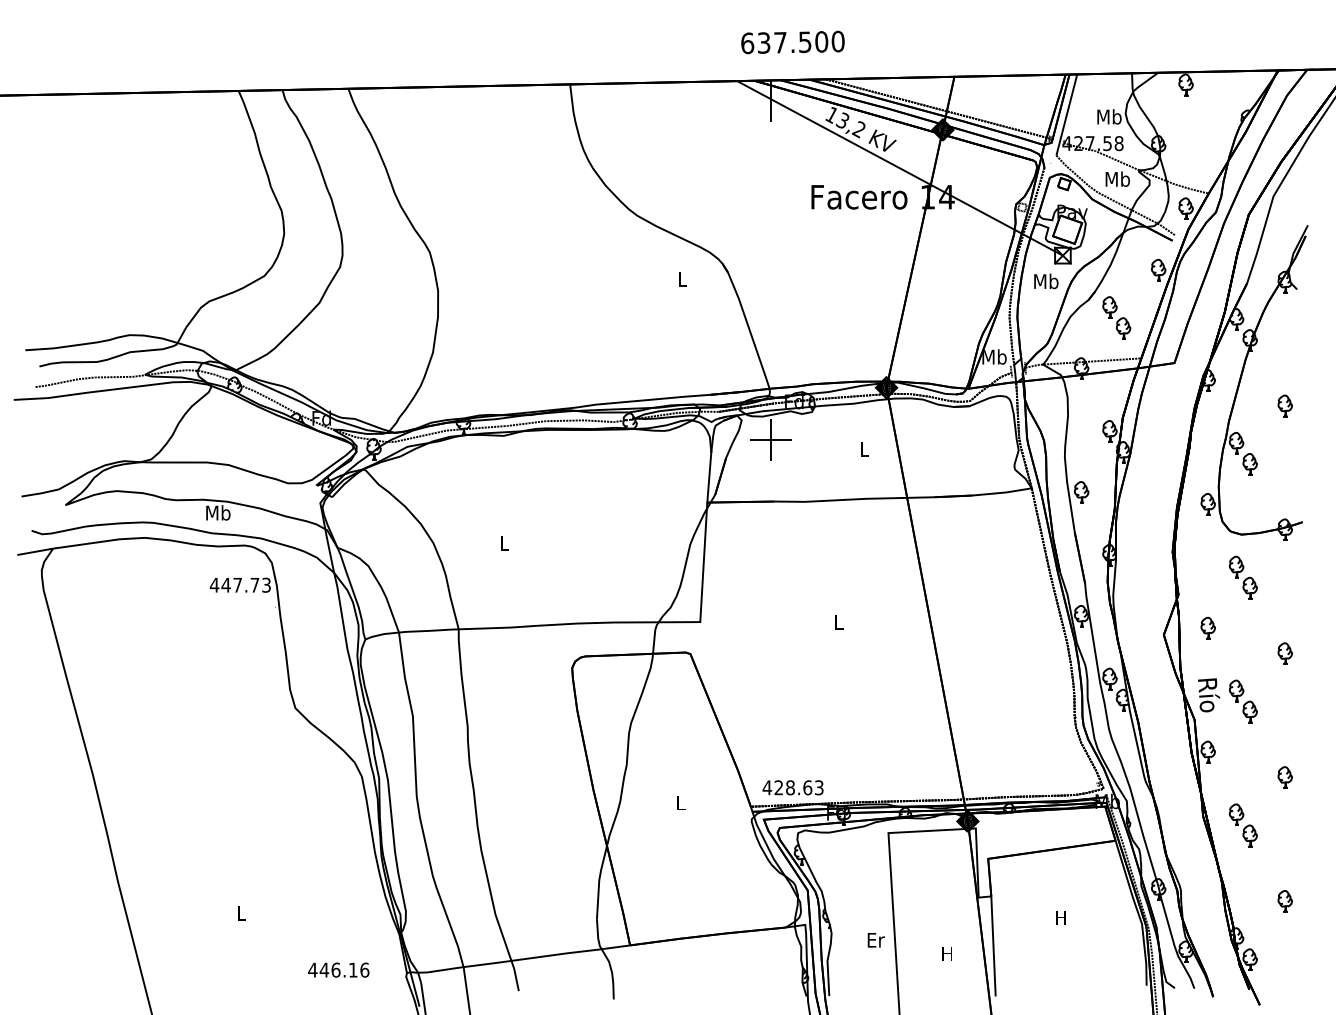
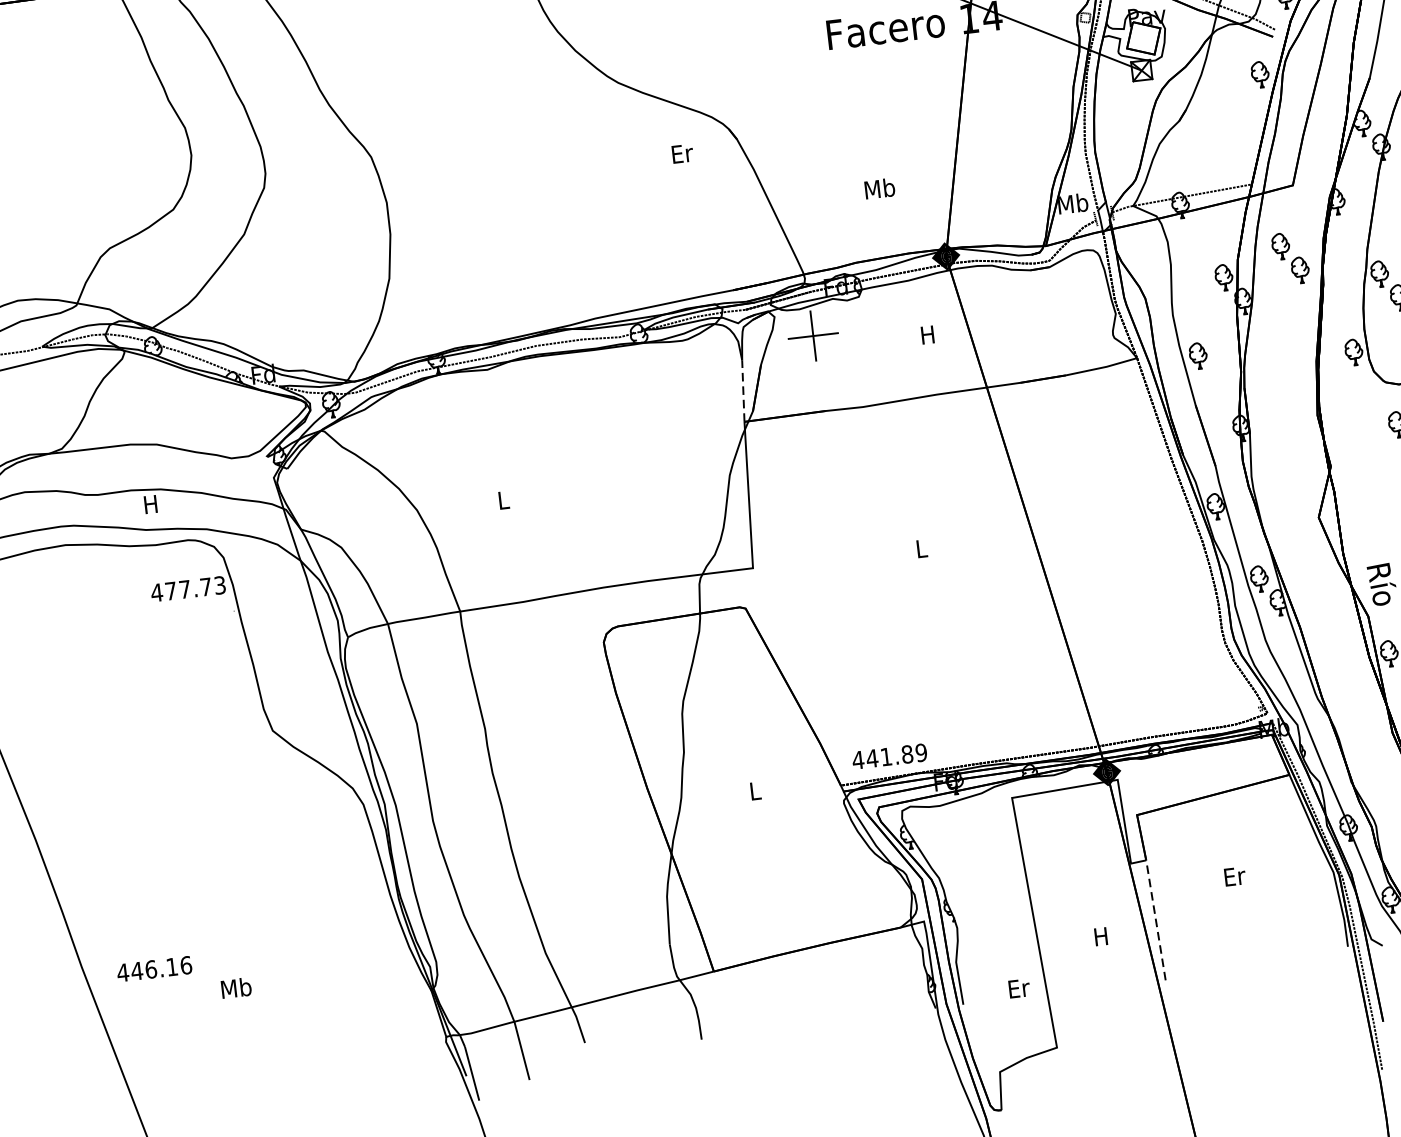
text: (682, 279) -> (682, 154), L -> Er
text: (1046, 281) -> (880, 188), moved
part: (1116, 317) -> (1290, 257), moved
text: (863, 449) -> (926, 334), L -> H
line: (709, 477) -> (743, 391), solid -> dashed
text: (218, 512) -> (151, 503), Mb -> H
text: (225, 584) -> (170, 590), 447.73 -> 477.73
part: (1207, 627) -> (1370, 502), removed
text: (798, 787) -> (896, 755), 428.63 -> 441.89
text: (241, 913) -> (236, 988), L -> Mb
text: (1061, 917) -> (1234, 875), H -> Er
text: (875, 940) -> (1018, 988), moved
line: (993, 946) -> (1156, 920), solid -> dashed
text: (338, 969) -> (154, 968), moved

